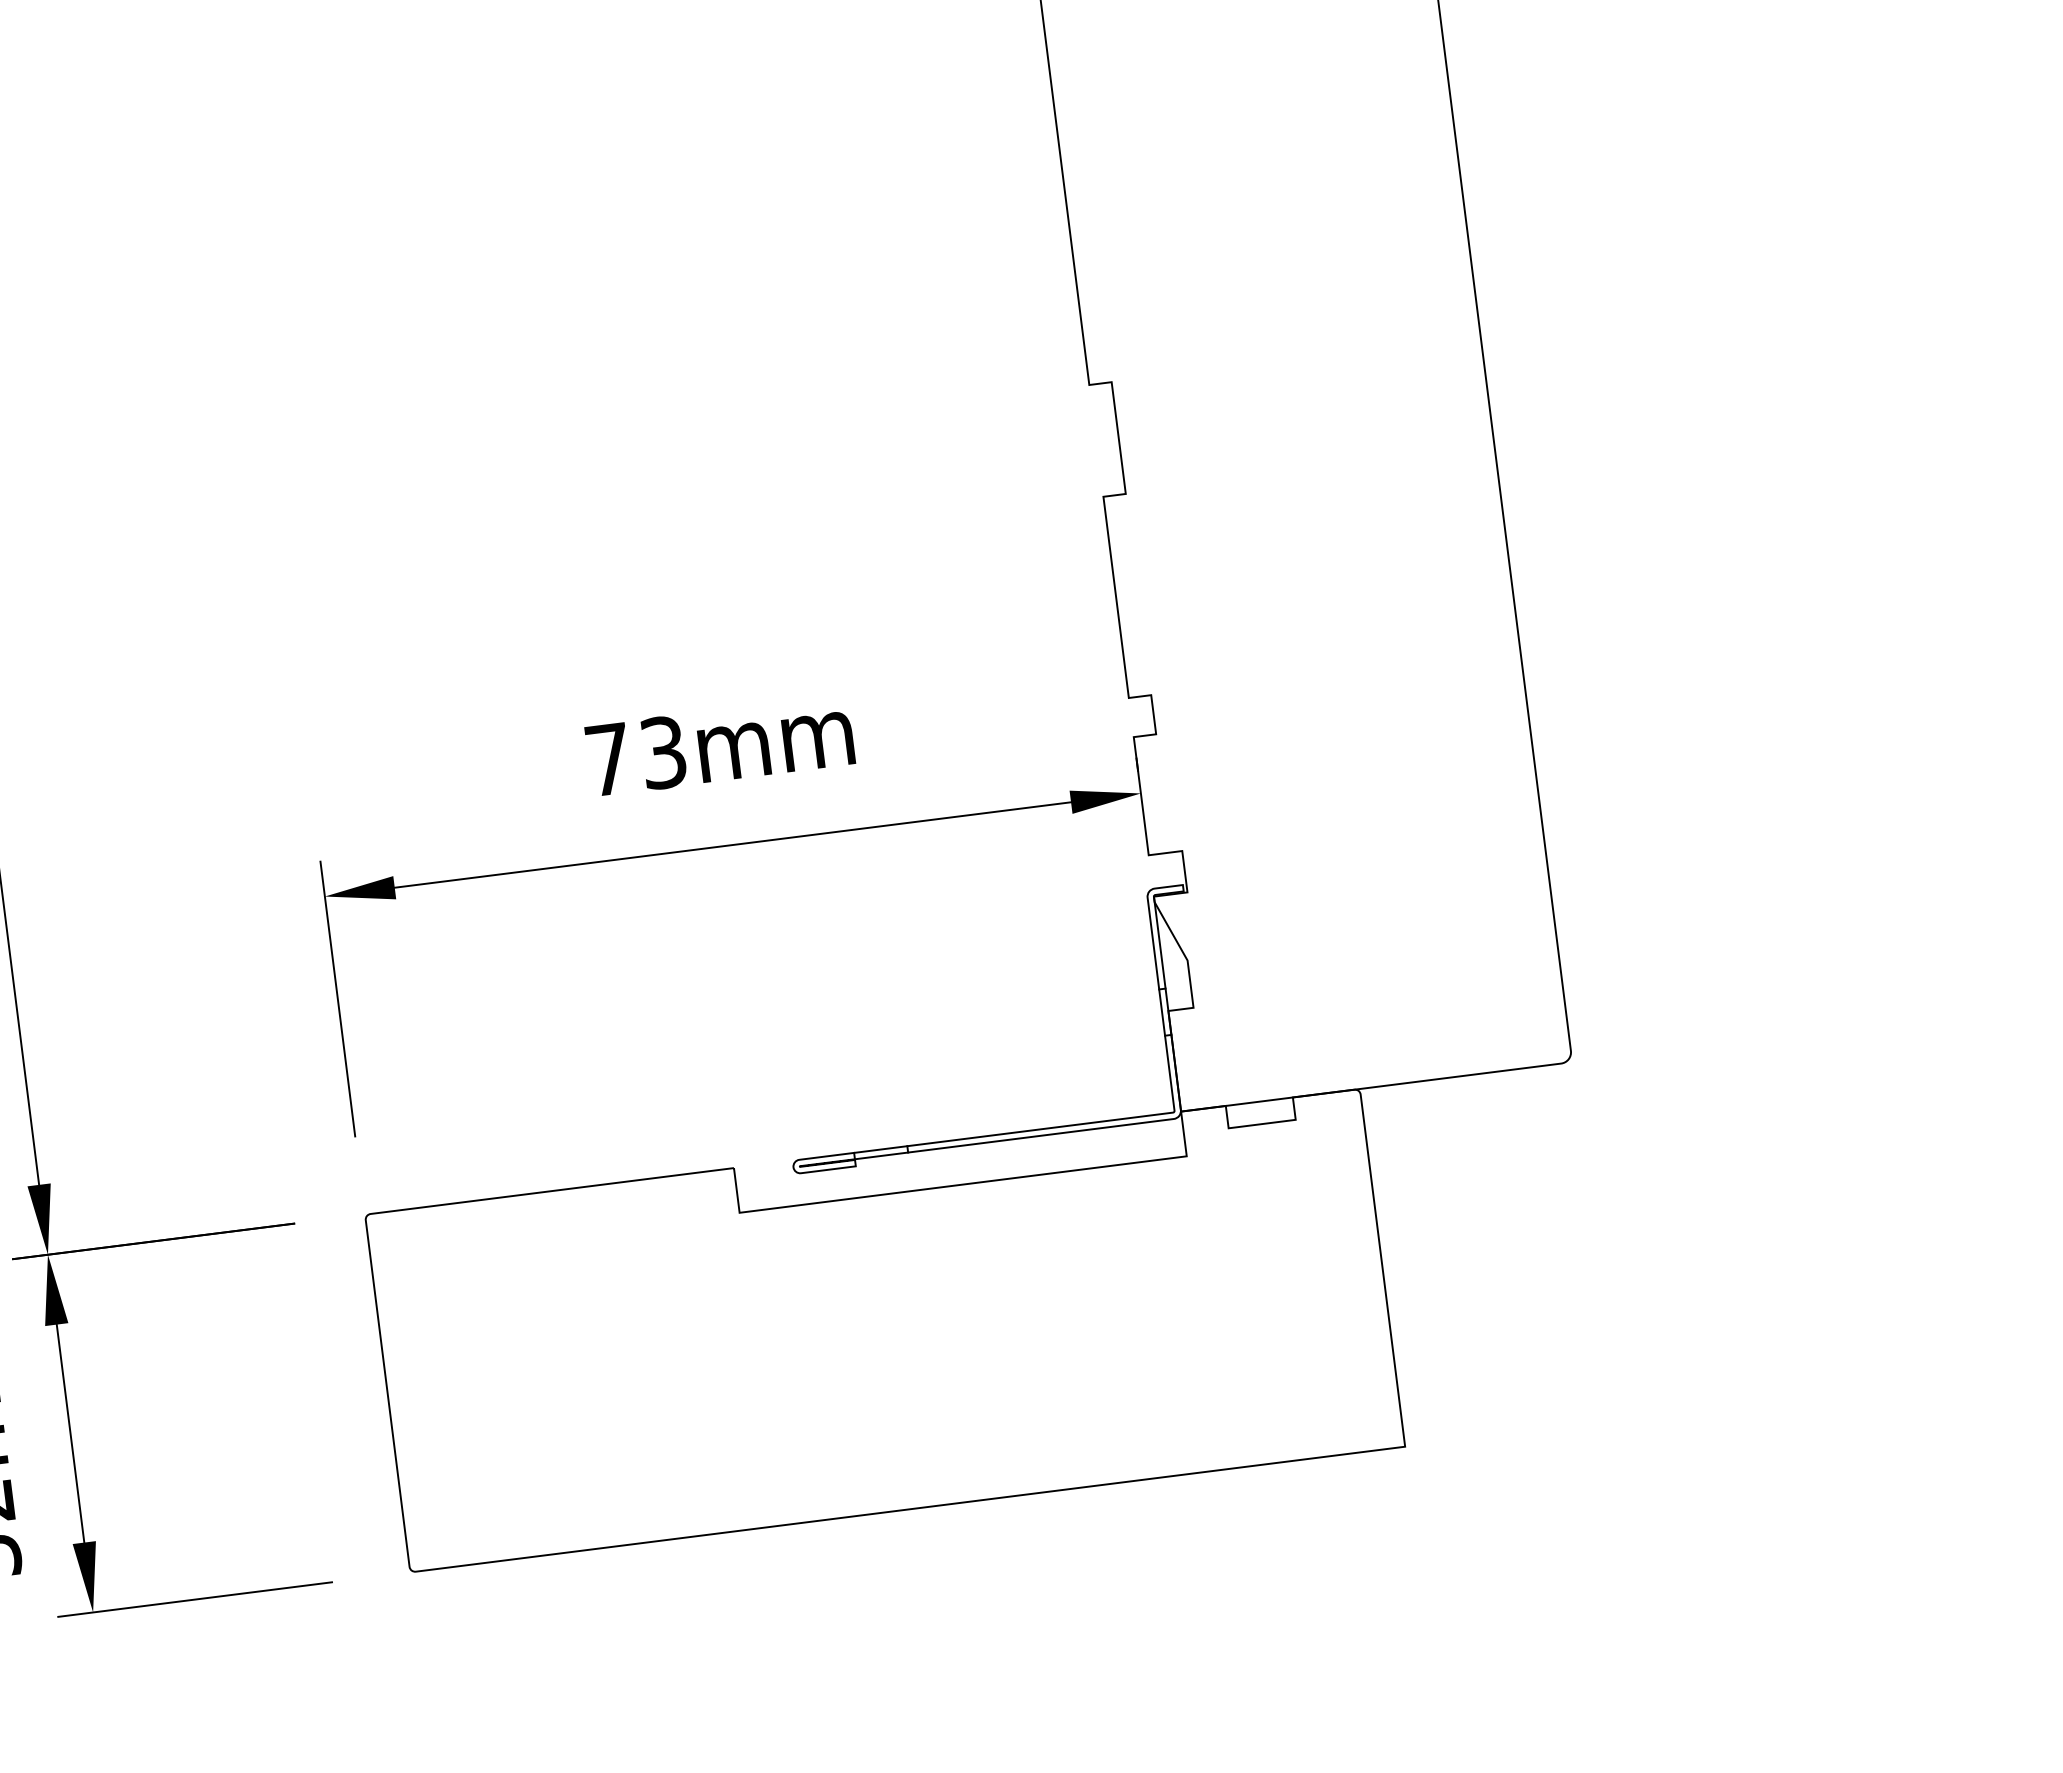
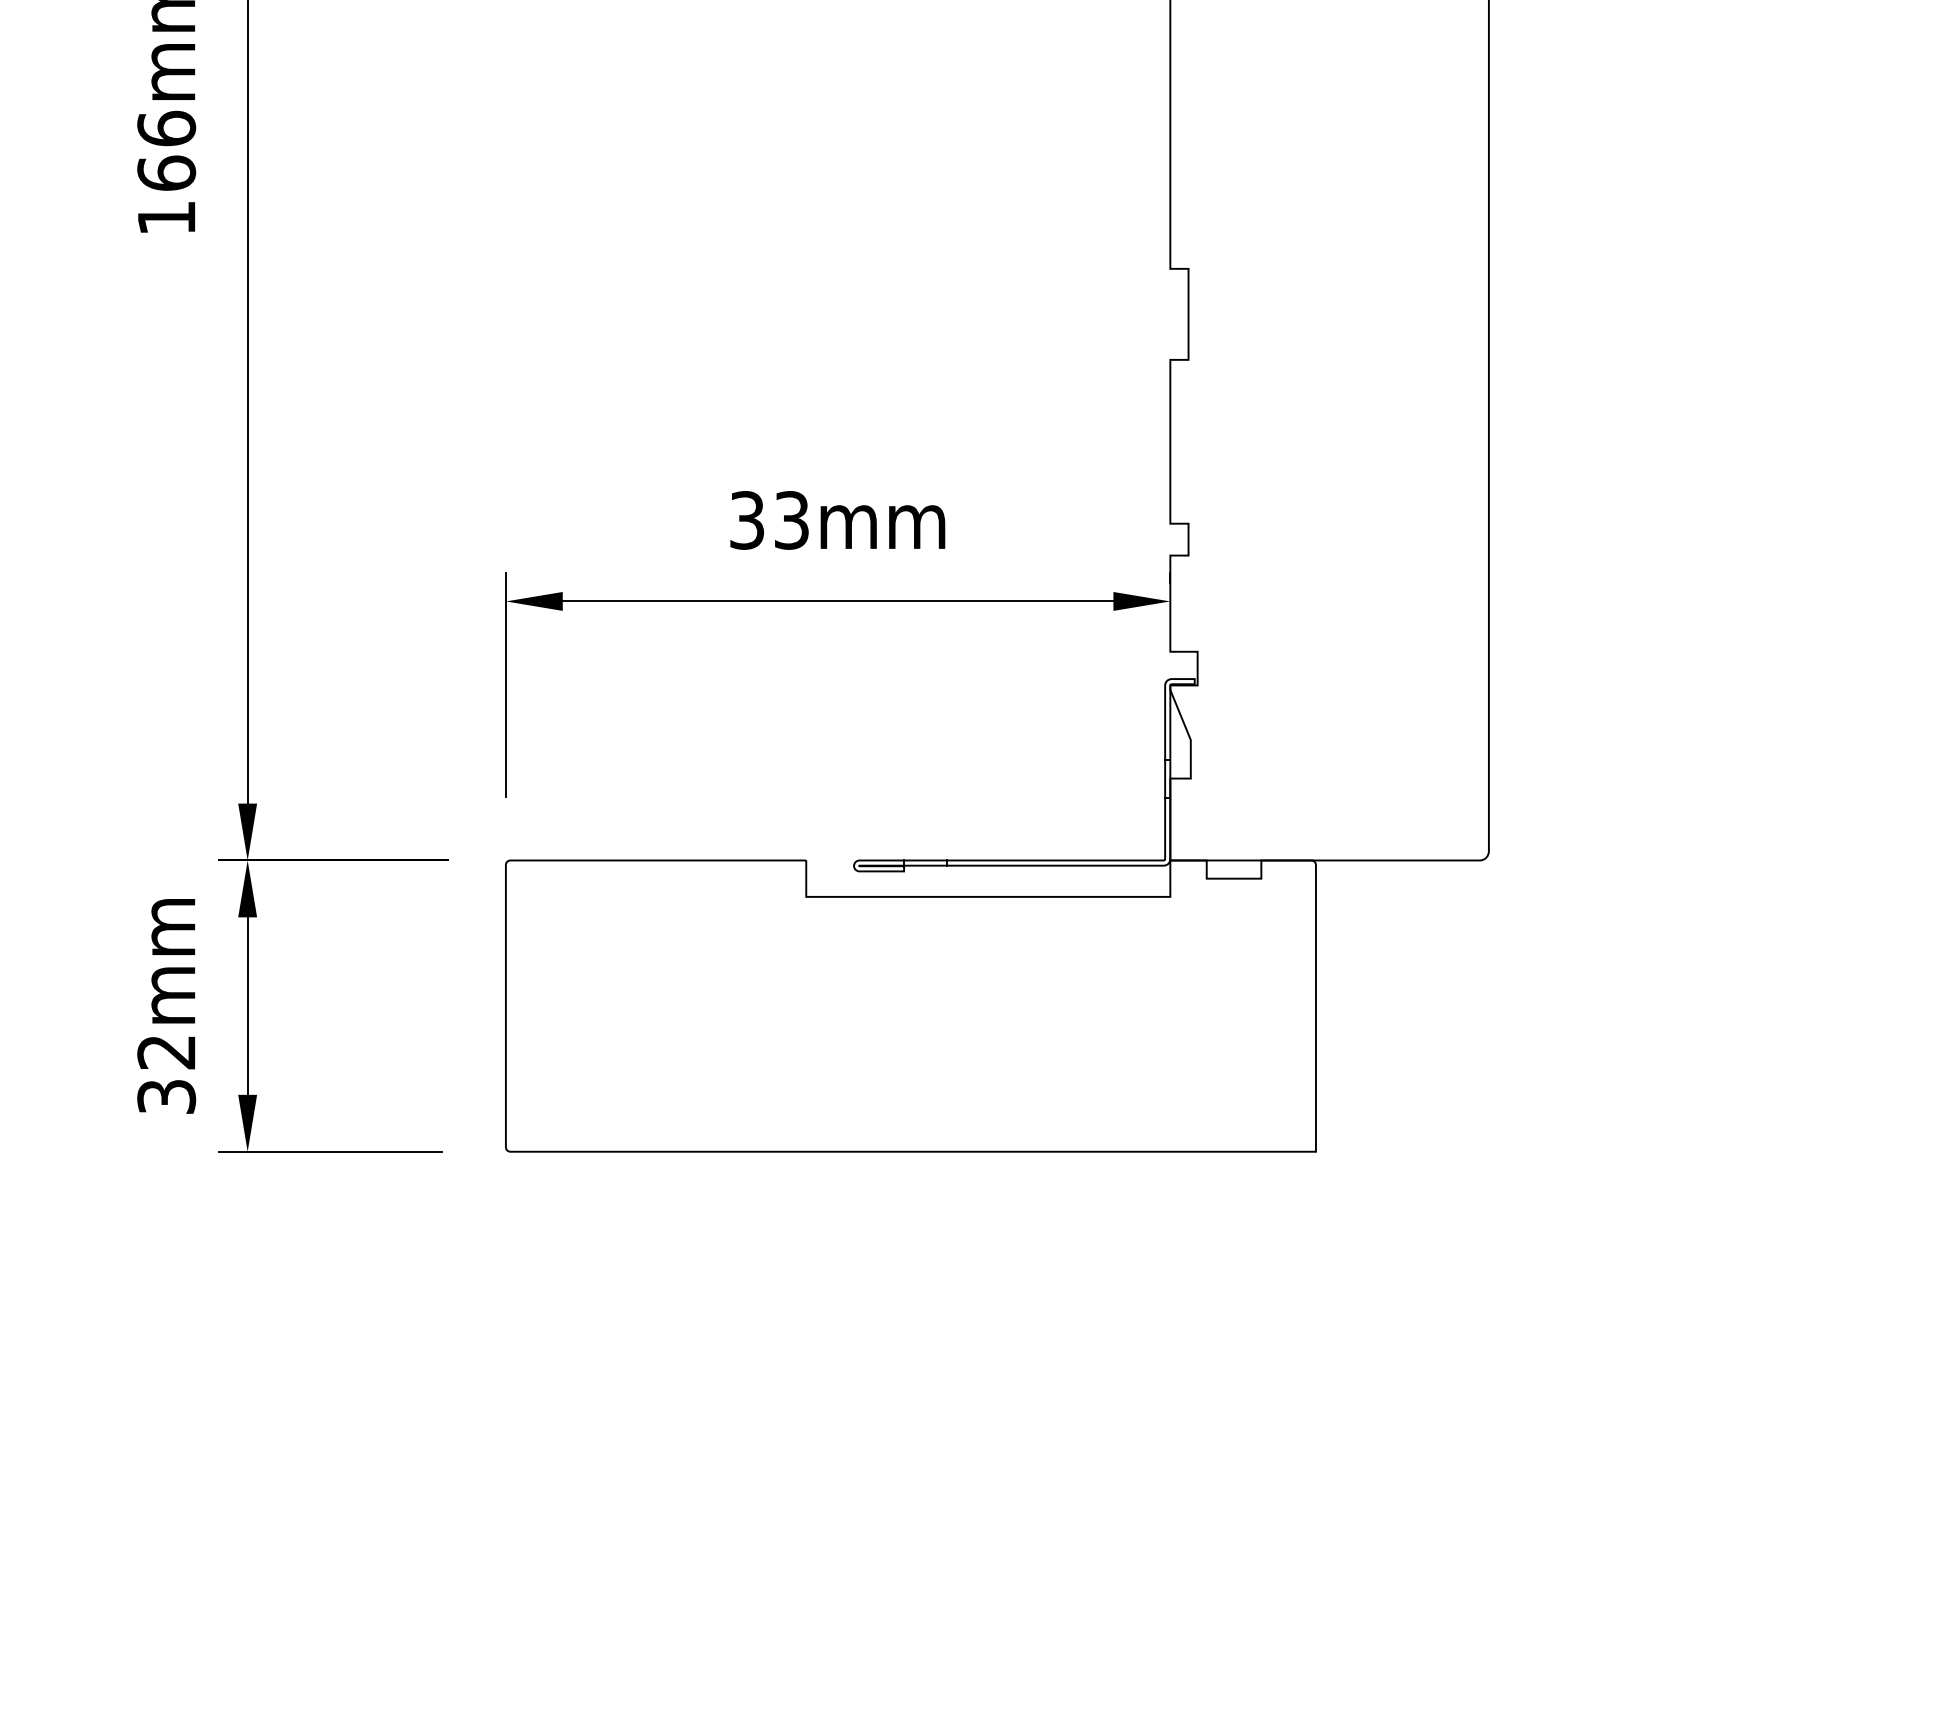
text: (609, 759) -> (747, 520), 73mm -> 33mm

